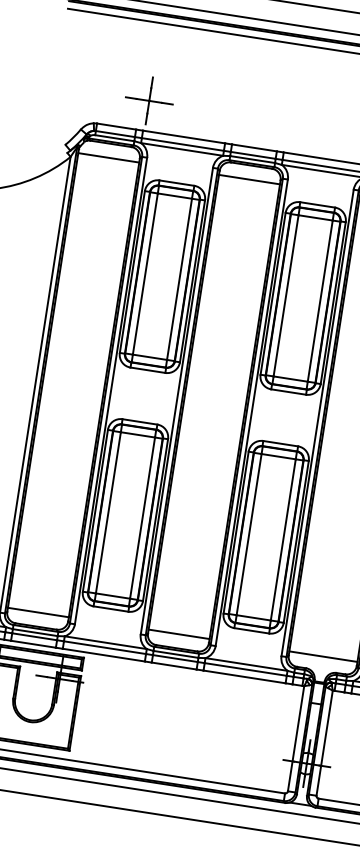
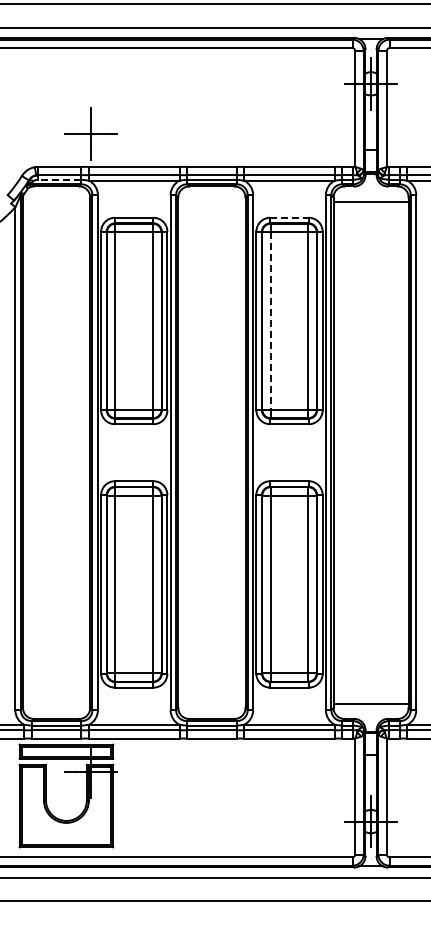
line: (114, 137) -> (59, 179), solid -> dashed
line: (108, 157) -> (56, 201), removed
line: (249, 179) -> (211, 201), removed
line: (318, 204) -> (290, 217), solid -> dashed
line: (285, 296) -> (270, 321), solid -> dashed
line: (38, 612) -> (56, 703), removed
line: (178, 634) -> (211, 703), removed

